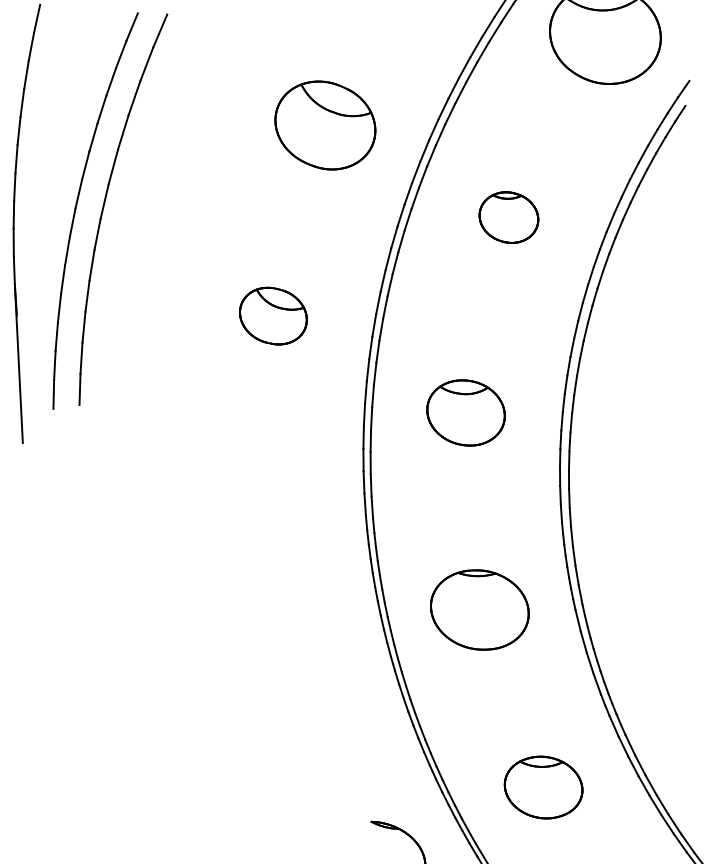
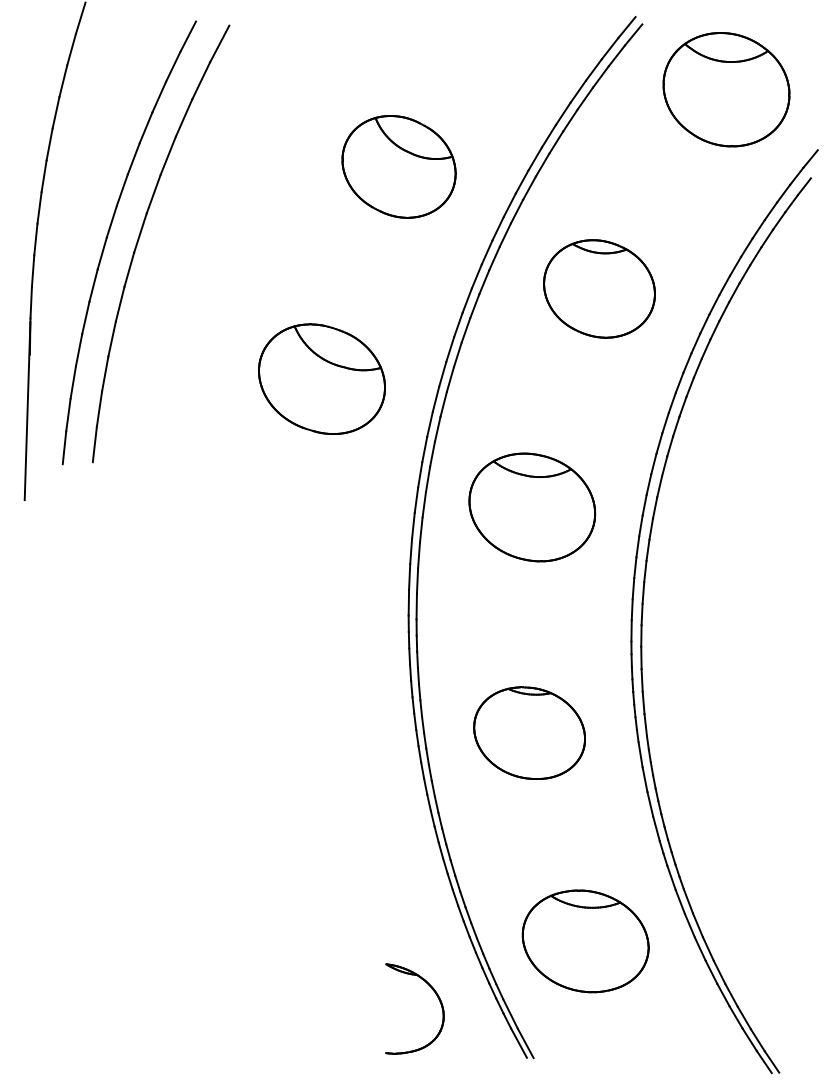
part: (508, 217) -> (599, 288), size x1.67
part: (272, 315) -> (321, 378), size x1.67
part: (466, 412) -> (532, 507), size x1.43
part: (543, 787) -> (585, 941), size x1.43

